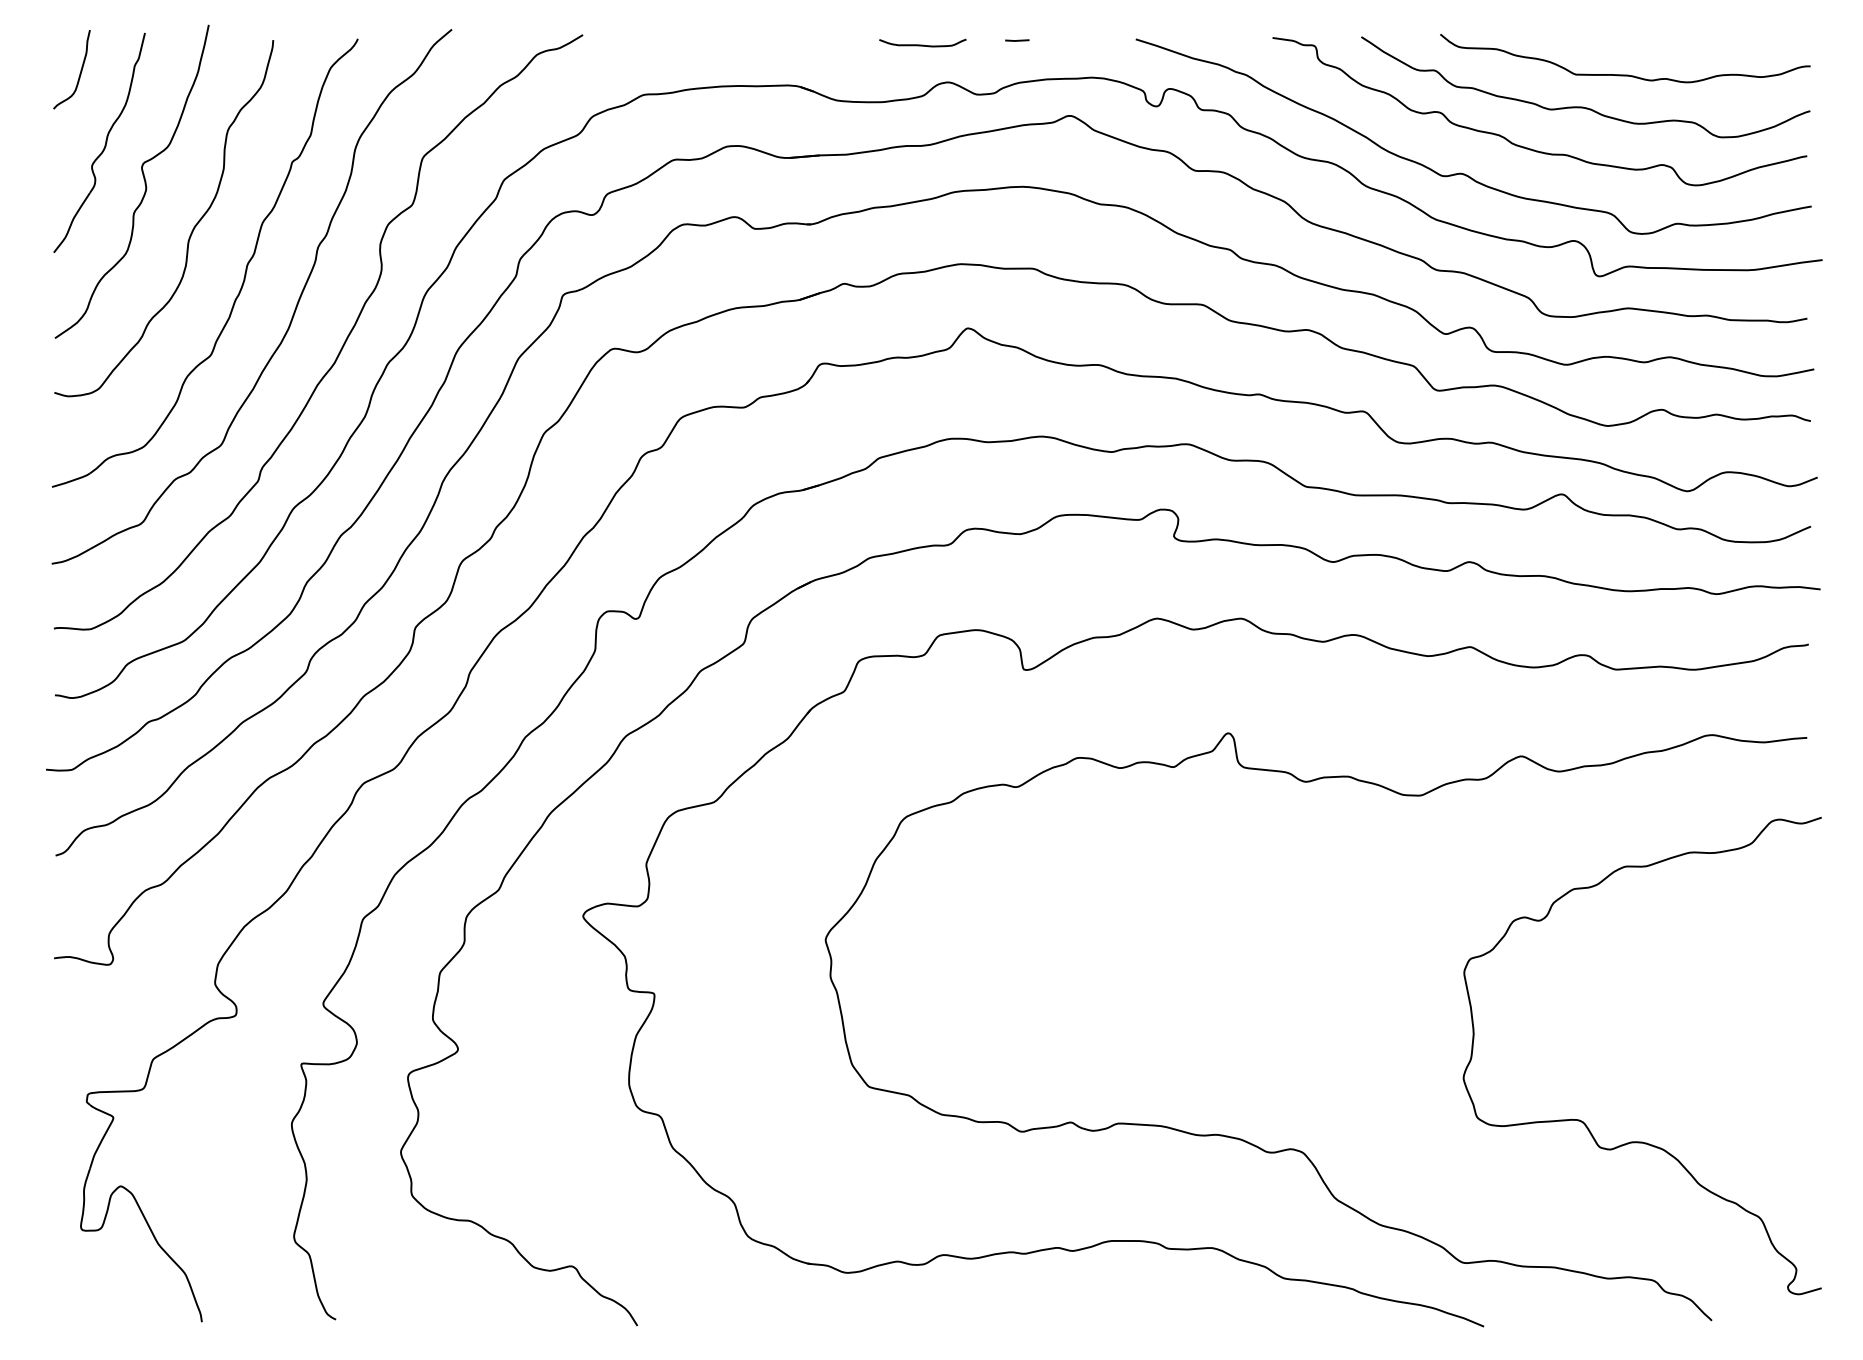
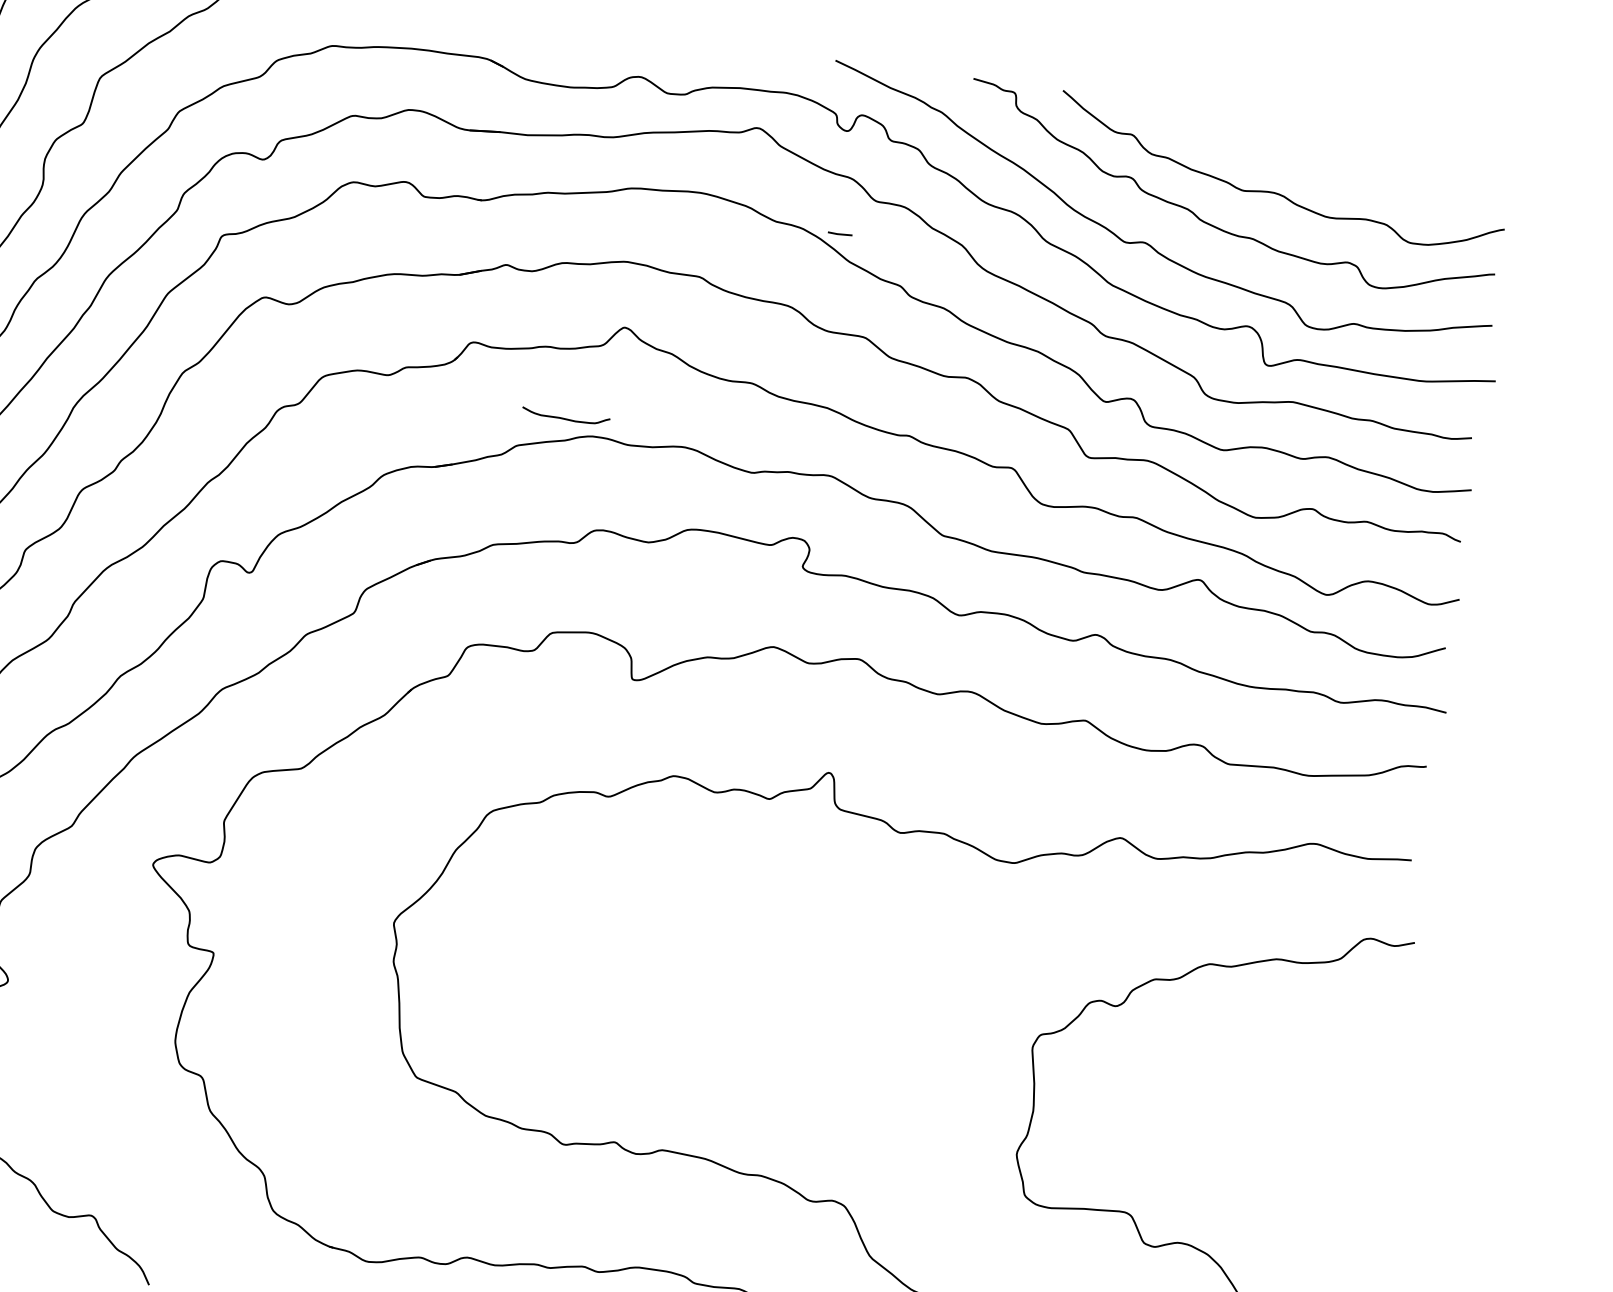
line: (1017, 40) -> (840, 234), moved
curve: (922, 44) -> (565, 417), moved
curve: (1625, 74) -> (1323, 166), removed

